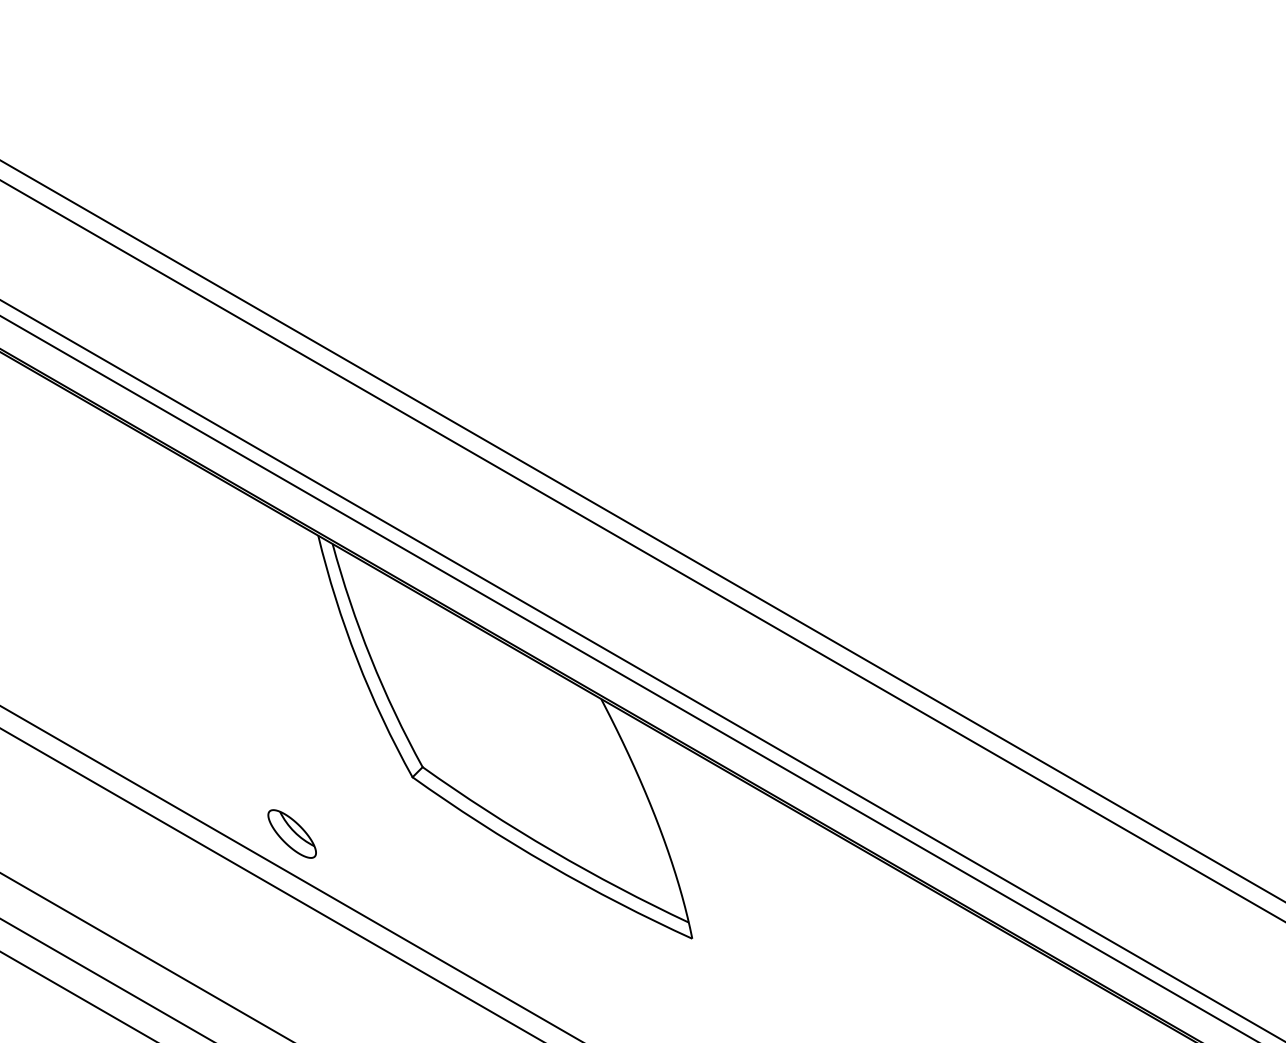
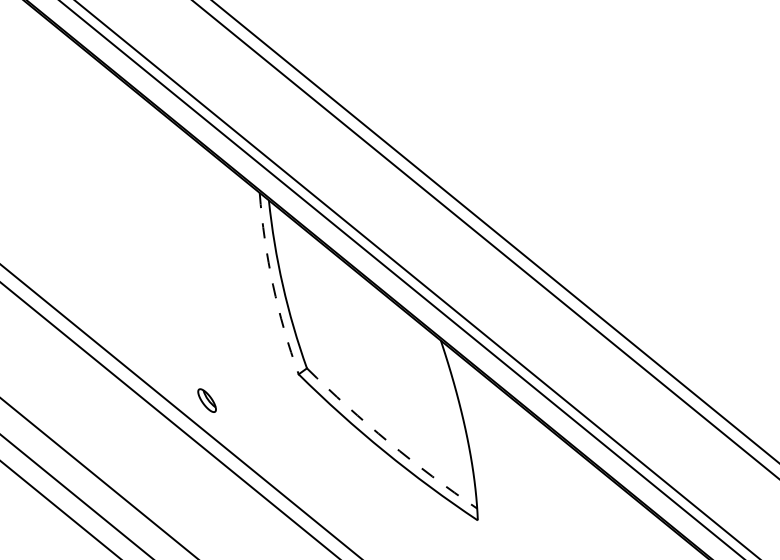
arc: (357, 659) -> (273, 284), solid -> dashed
part: (291, 833) -> (206, 400), size x0.6
arc: (552, 850) -> (389, 442), solid -> dashed

